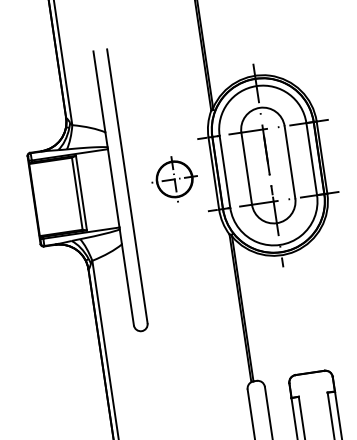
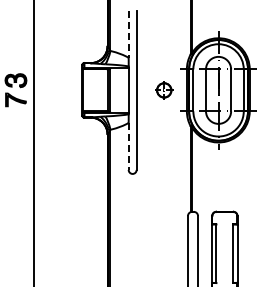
line: (99, 92) -> (128, 34), solid -> dashed
part: (175, 179) -> (164, 90), size x0.7
line: (127, 284) -> (128, 146), solid -> dashed

